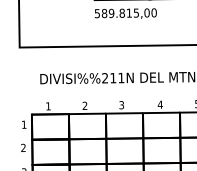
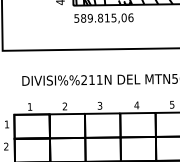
text: (153, 12) -> (130, 17), 589.815,00 -> 589.815,06

